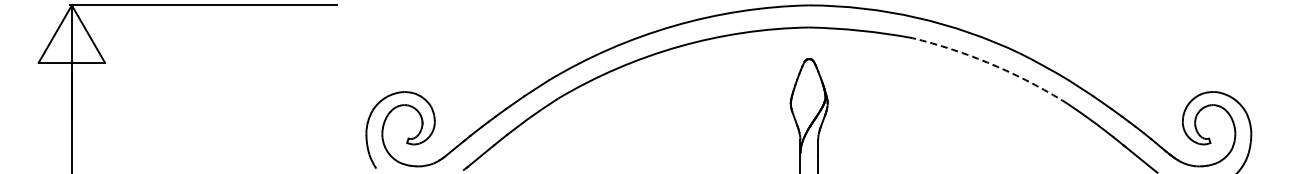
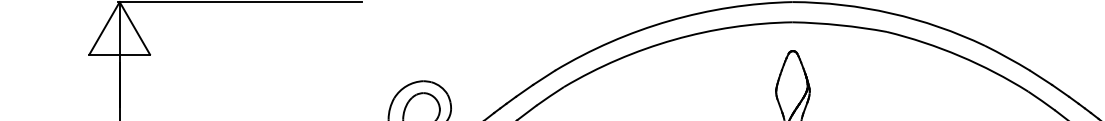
arc: (992, 64) -> (960, 56), dashed -> solid

